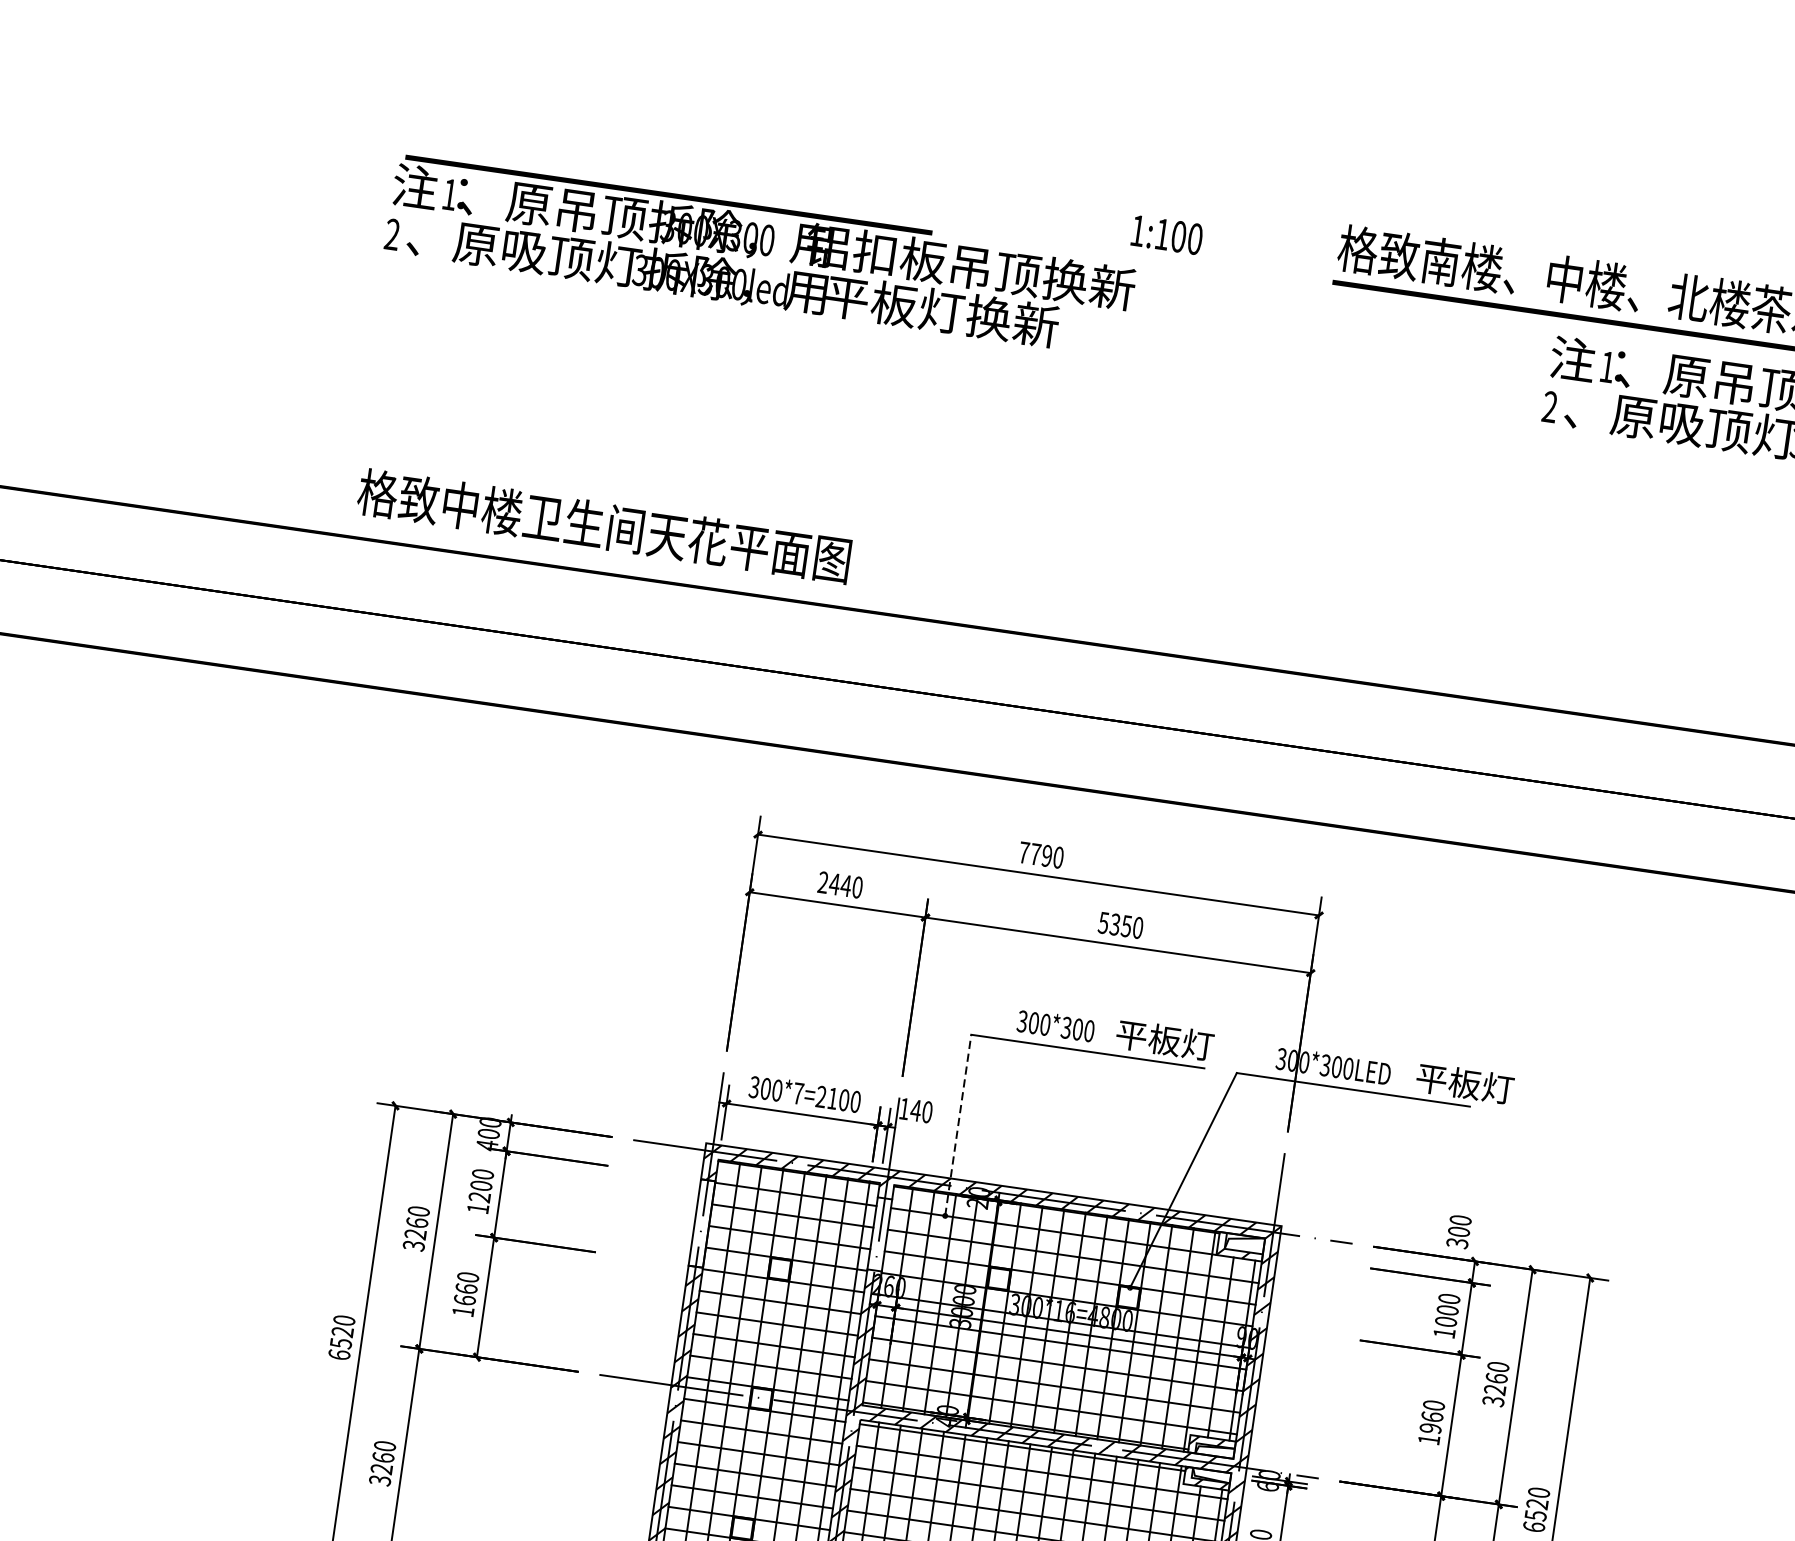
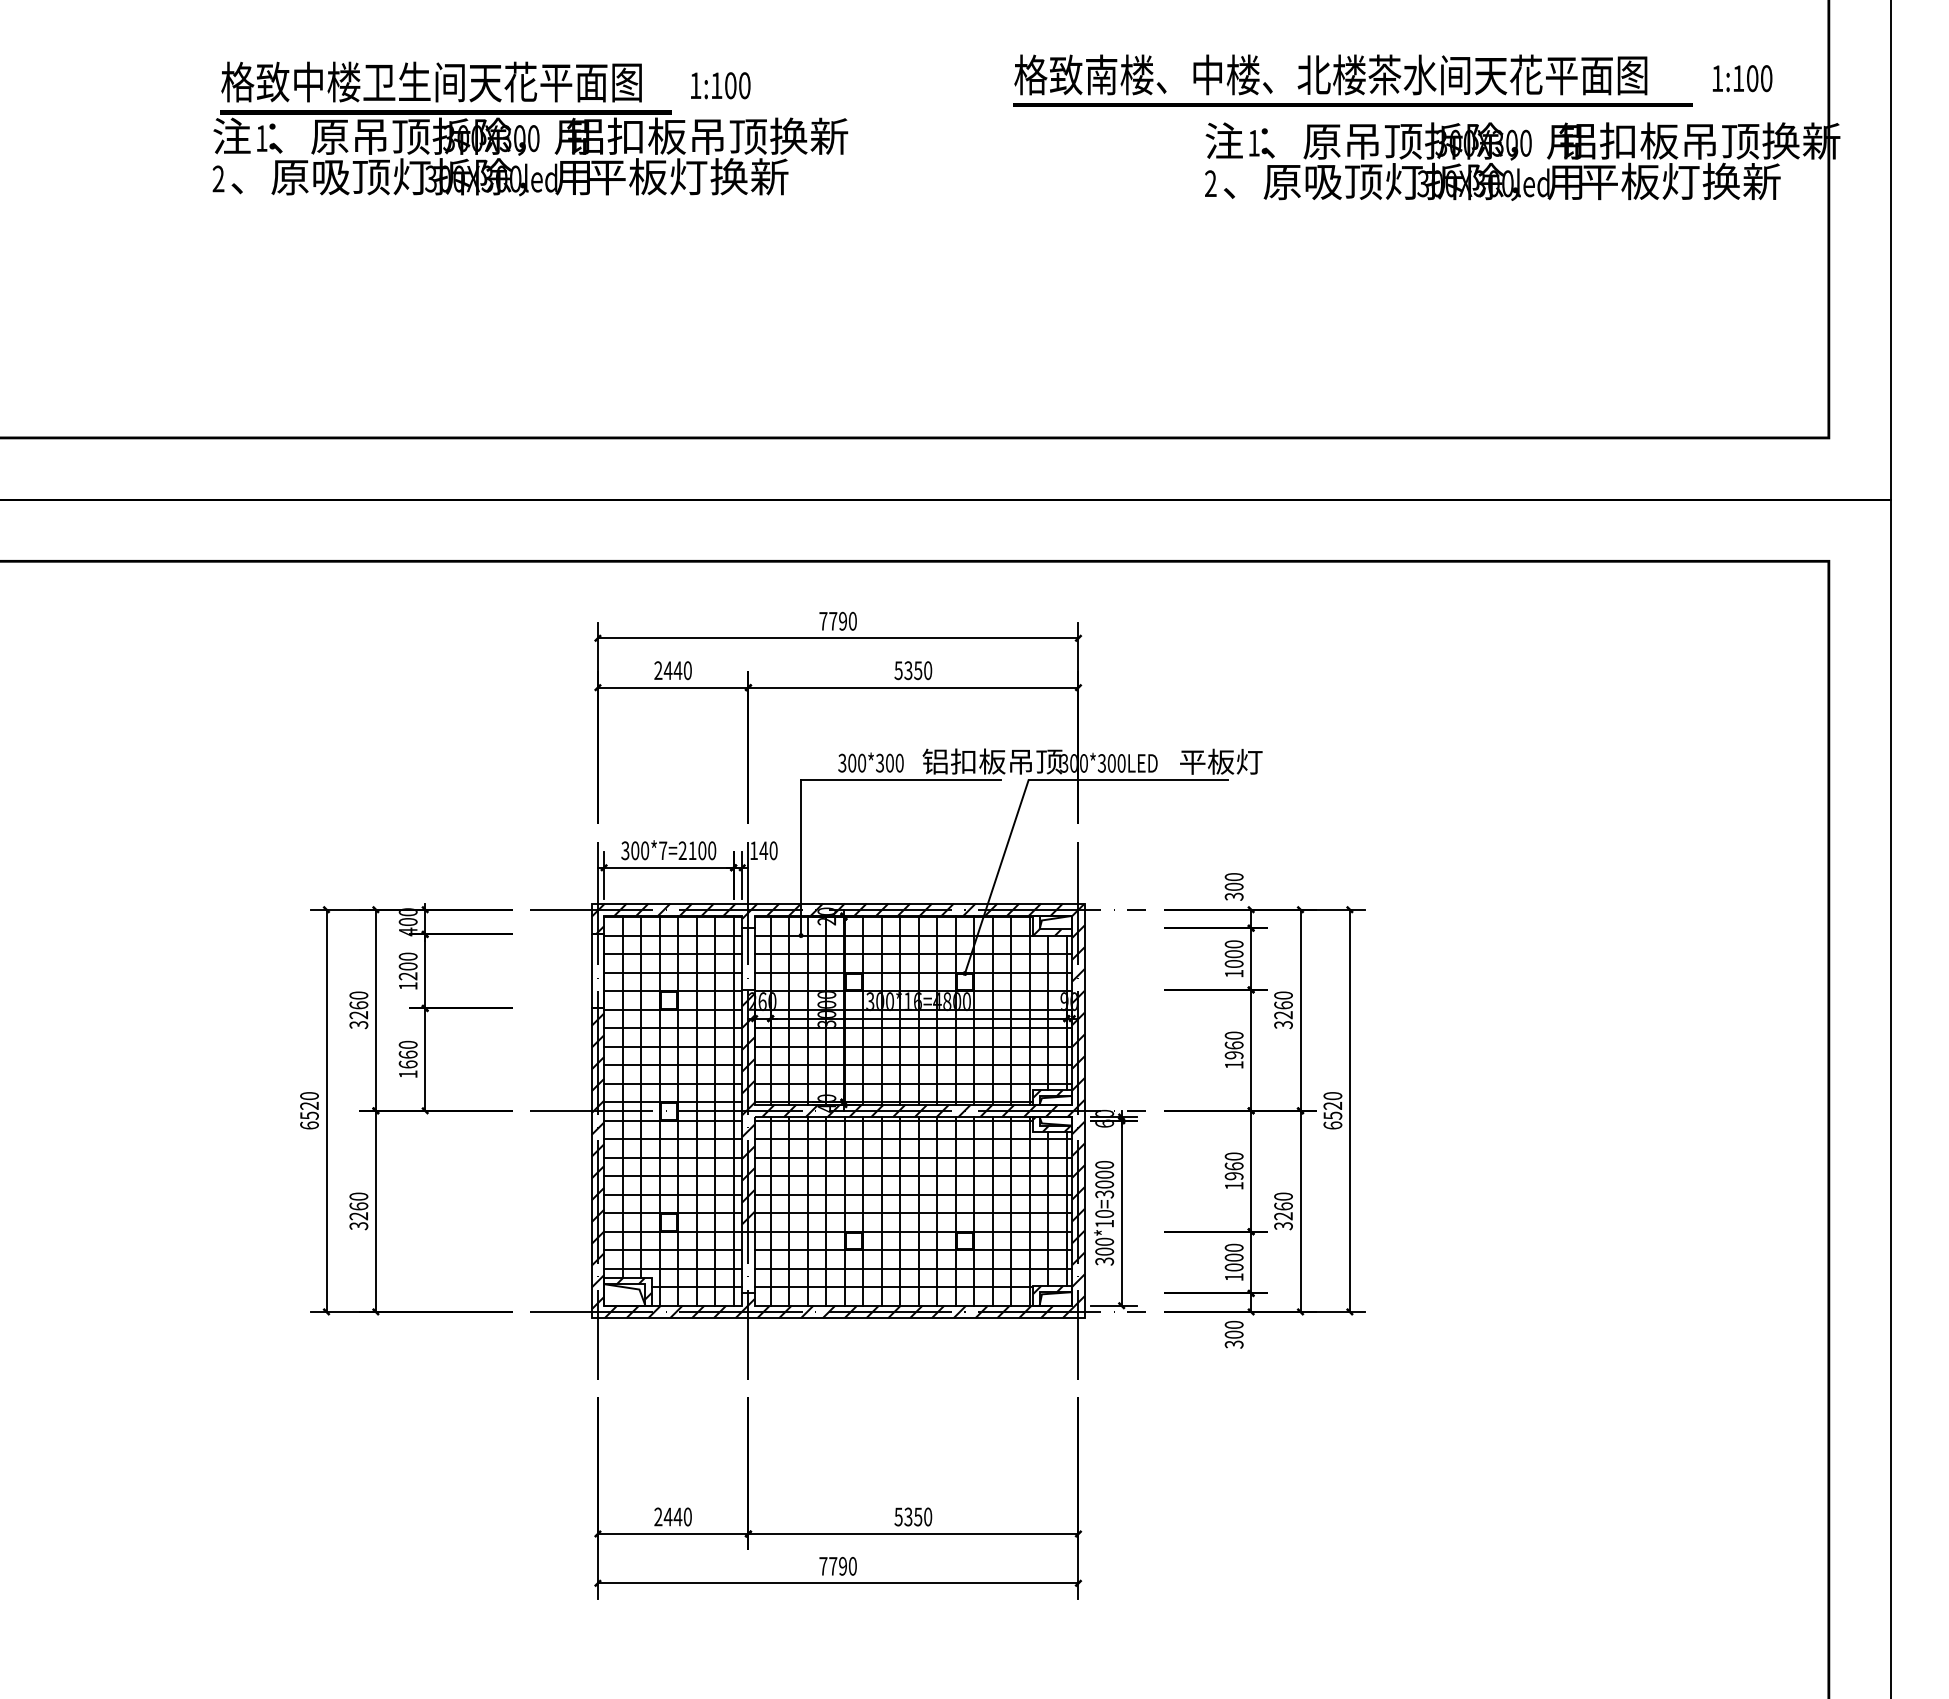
text: (1166, 234) -> (720, 85), moved
text: (604, 525) -> (431, 81), moved
text: (1197, 1044) -> (992, 761), 平板灯 -> 铝扣板吊顶
line: (958, 1125) -> (801, 858), dashed -> solid

